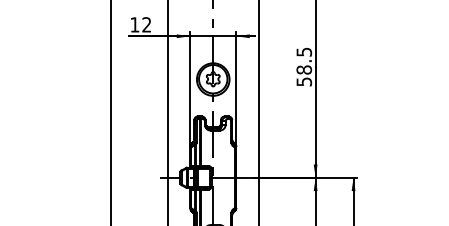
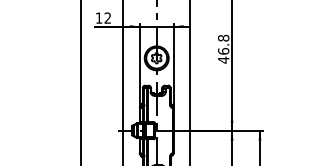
text: (304, 66) -> (223, 48), 58.5 -> 46.8

